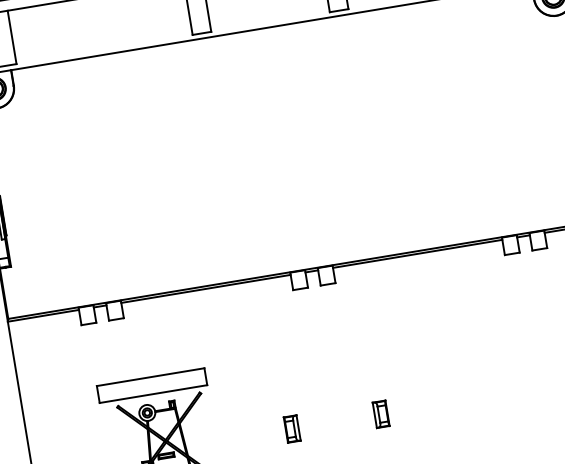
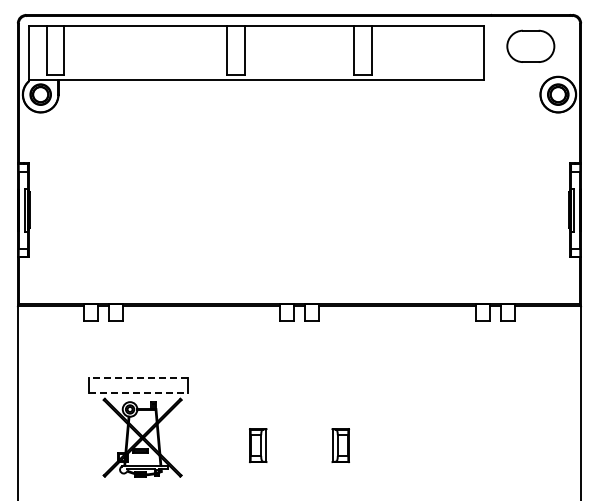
line: (150, 376) -> (138, 377), solid -> dashed
line: (153, 394) -> (138, 393), solid -> dashed
part: (380, 414) -> (340, 445), size x1.4
part: (292, 428) -> (258, 445), size x1.4

